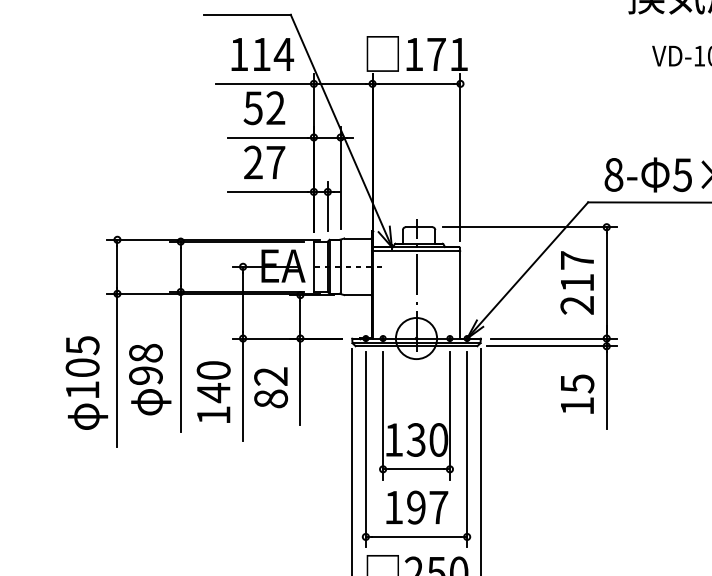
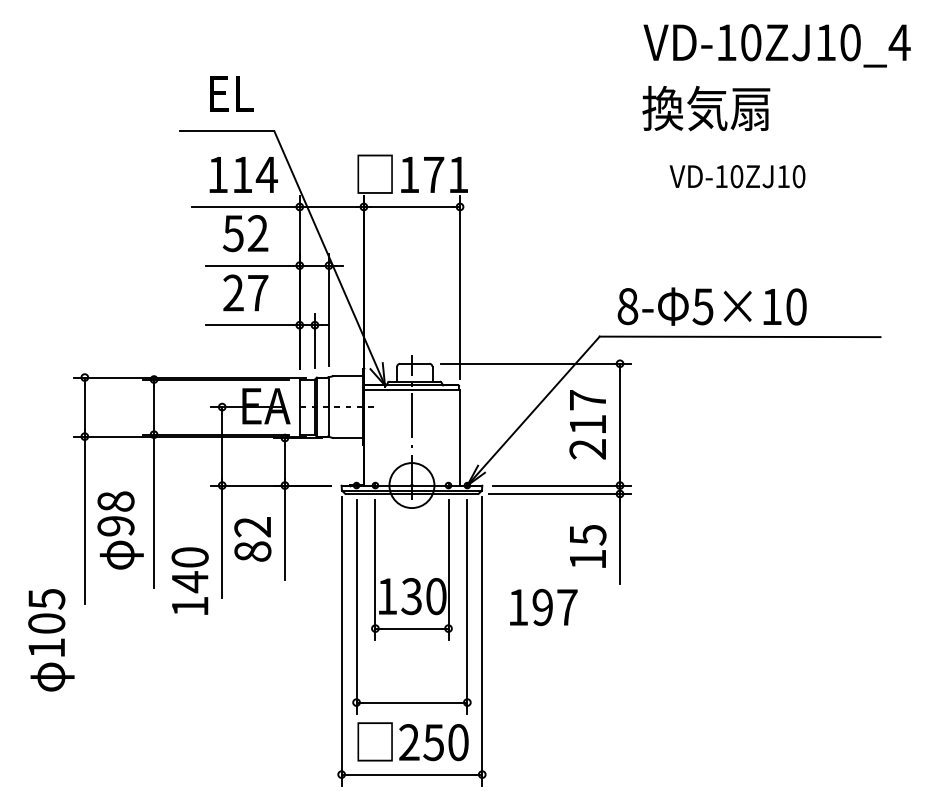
text: (86, 383) -> (51, 640), moved
text: (213, 391) -> (189, 580), moved
text: (417, 507) -> (543, 607), moved

